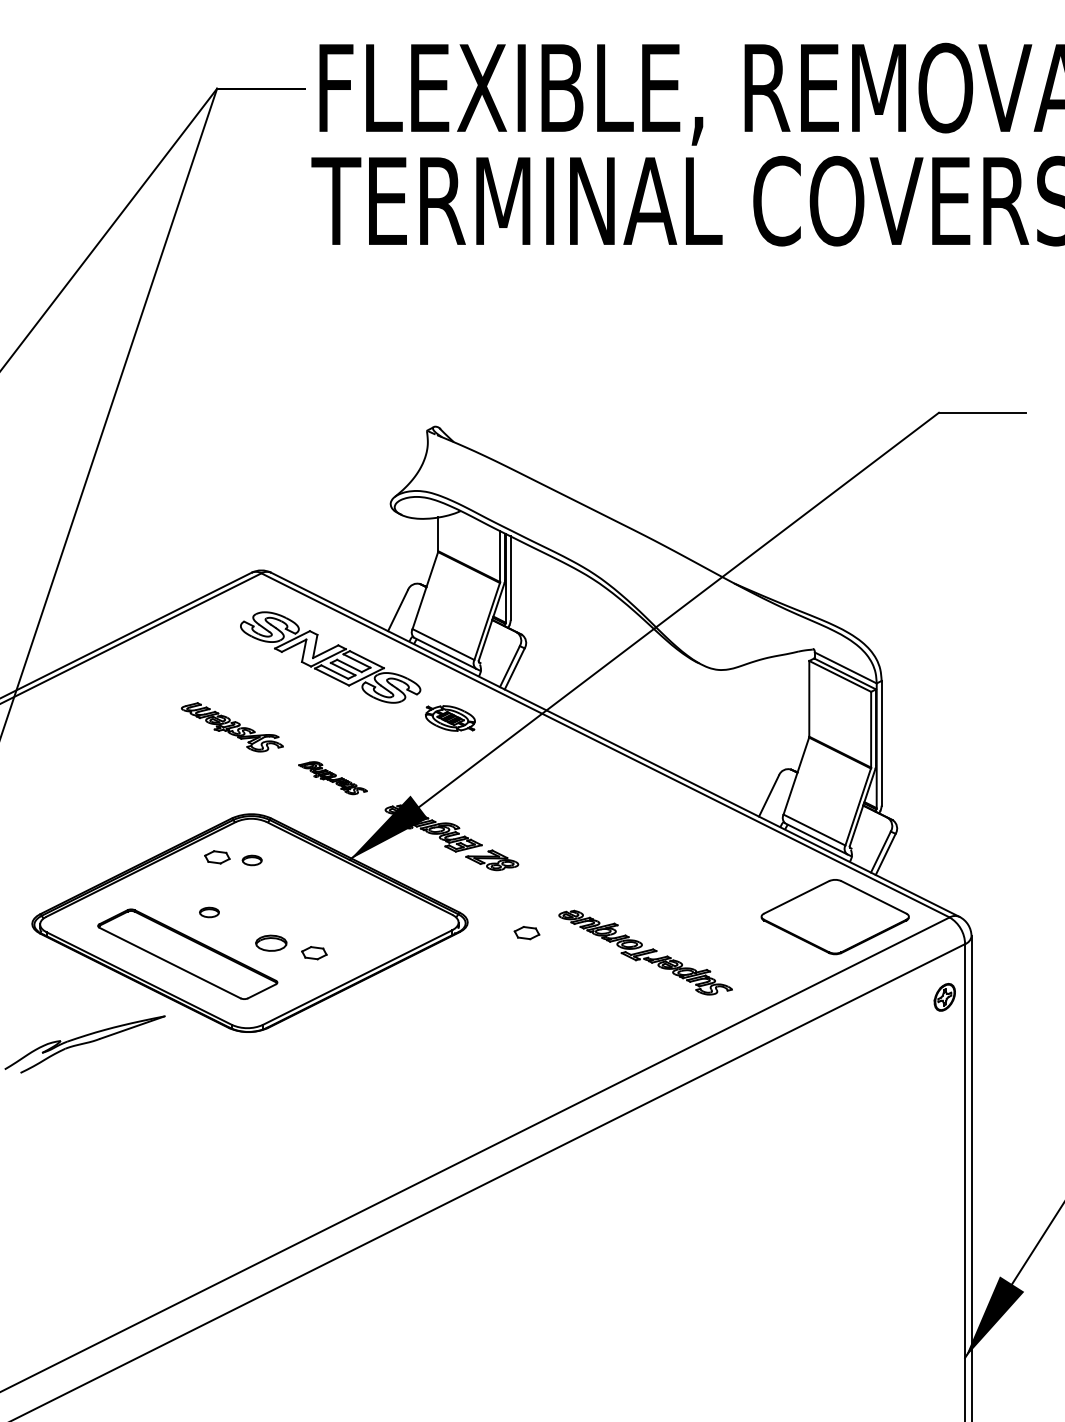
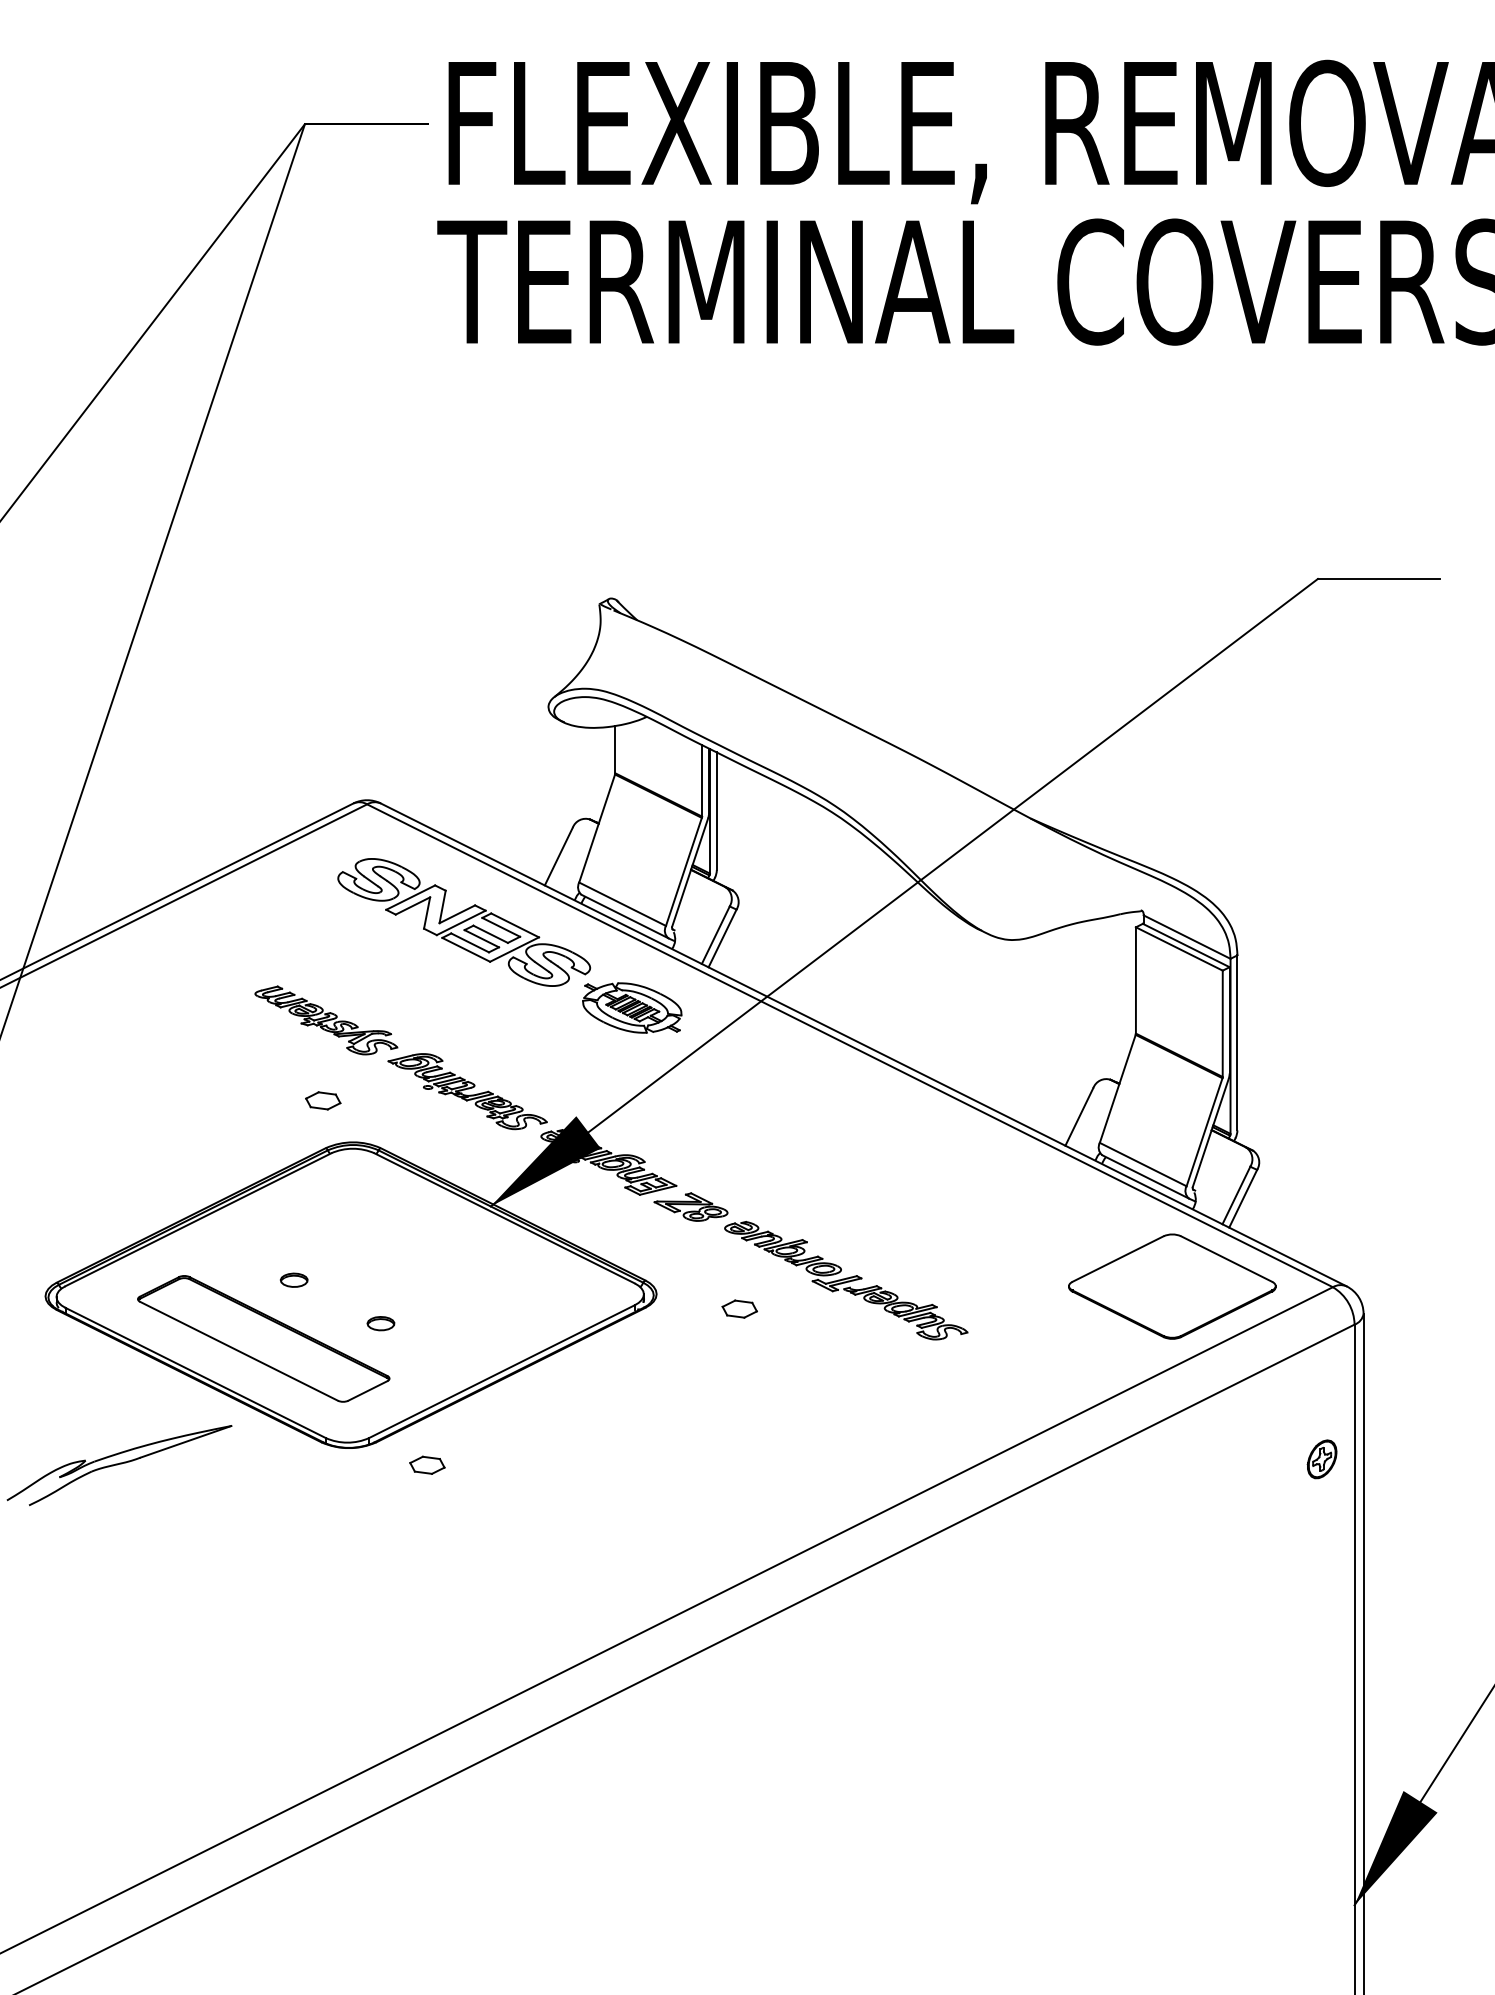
part: (450, 718) -> (632, 1007), size x1.43
part: (332, 777) -> (467, 1091), size x1.67
part: (217, 857) -> (323, 1100), moved
part: (252, 859) -> (354, 1206), removed
part: (270, 943) -> (380, 1323), size x0.62
part: (314, 952) -> (427, 1464), moved
part: (645, 952) -> (846, 1280), moved
part: (944, 997) -> (1321, 1459), moved

